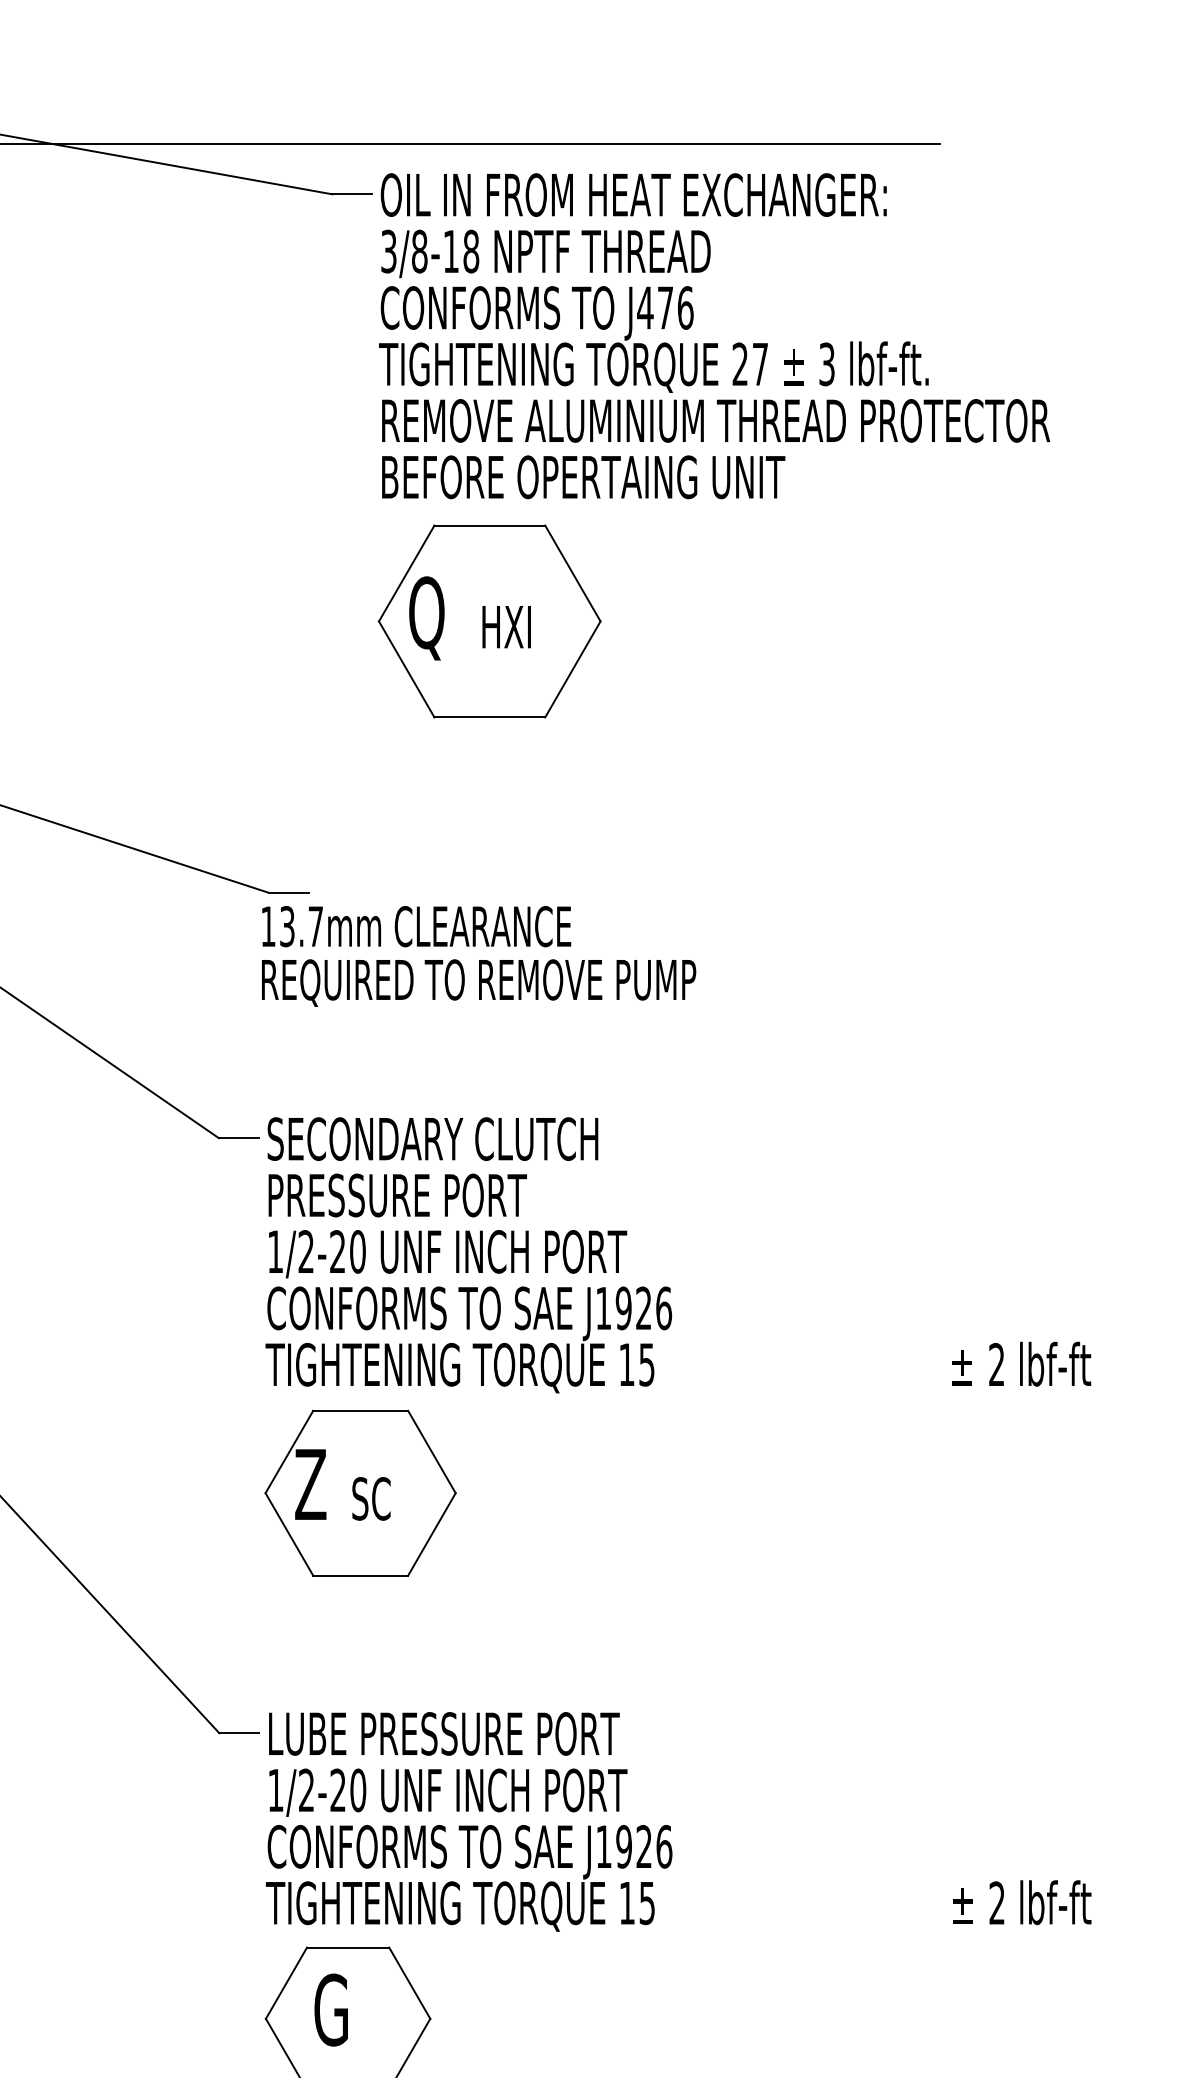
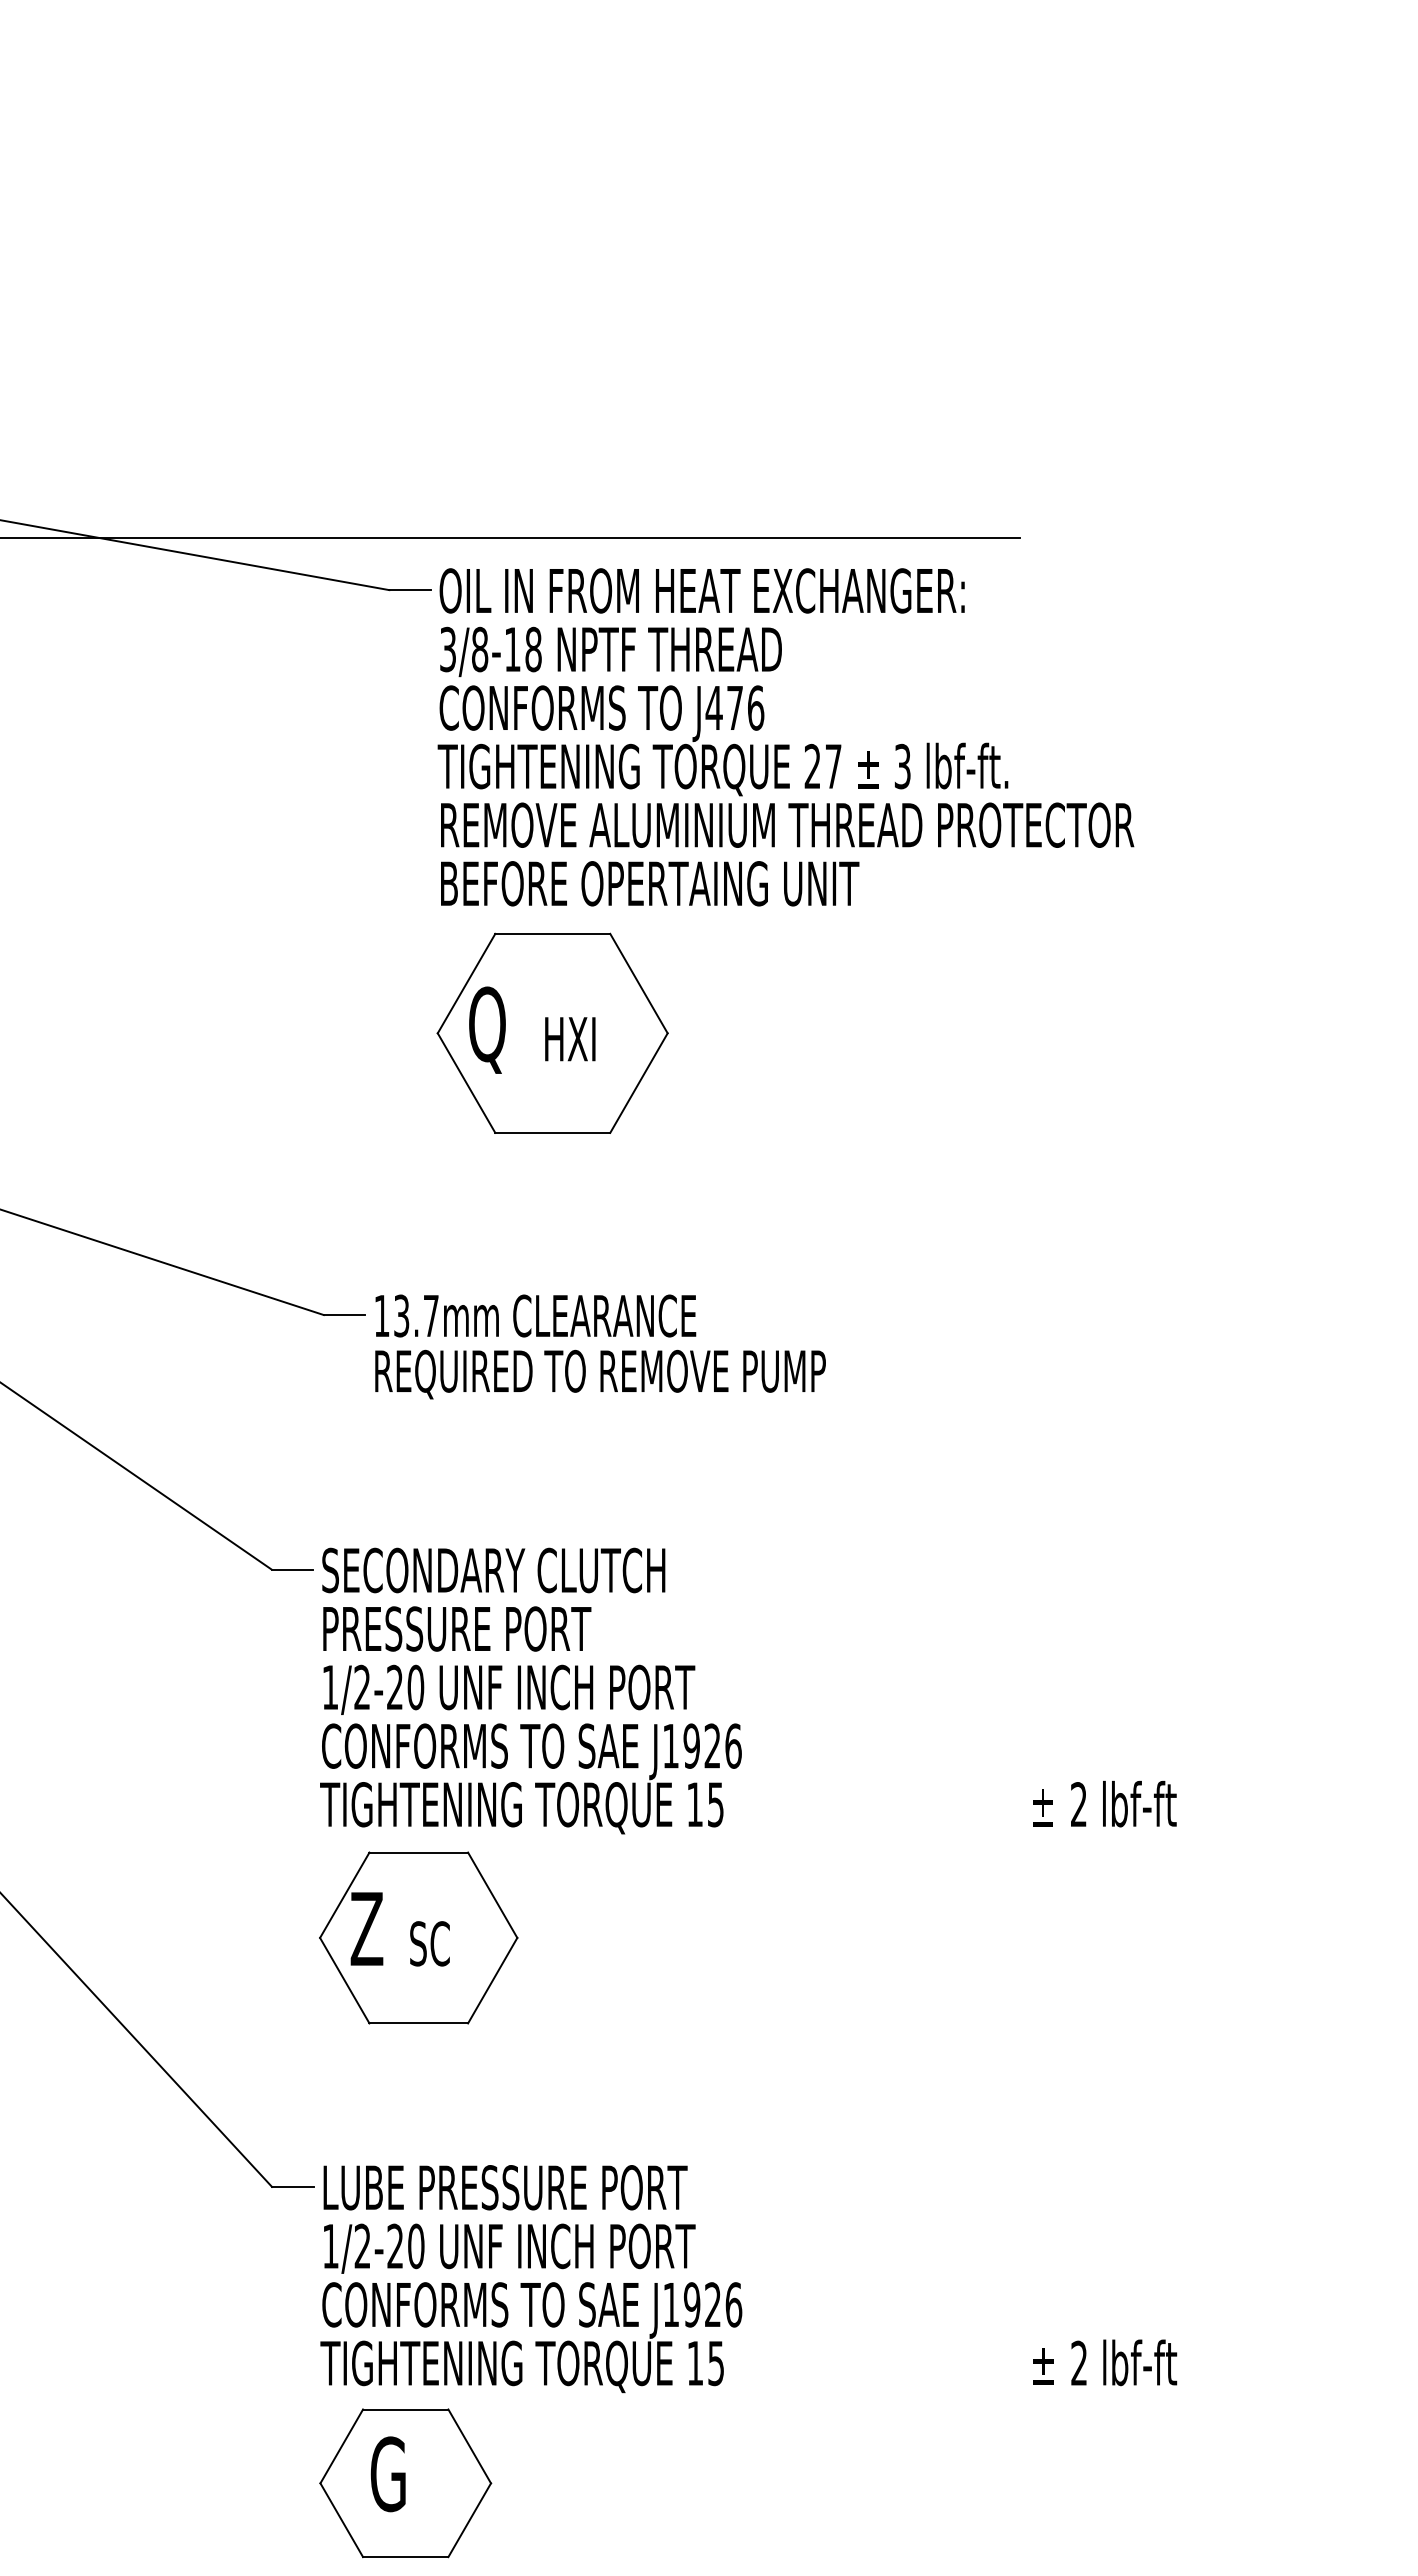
text: (478, 955) -> (600, 1346), moved

